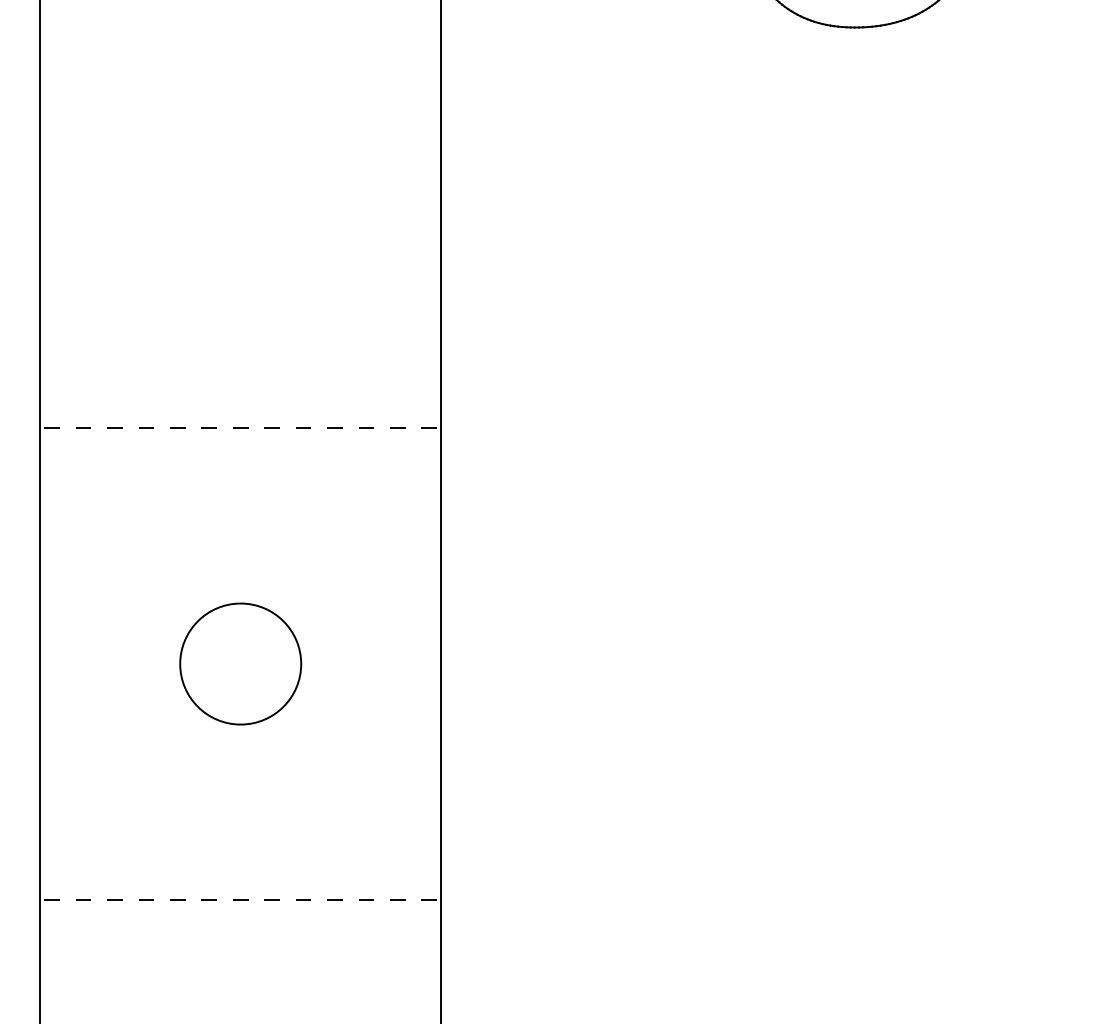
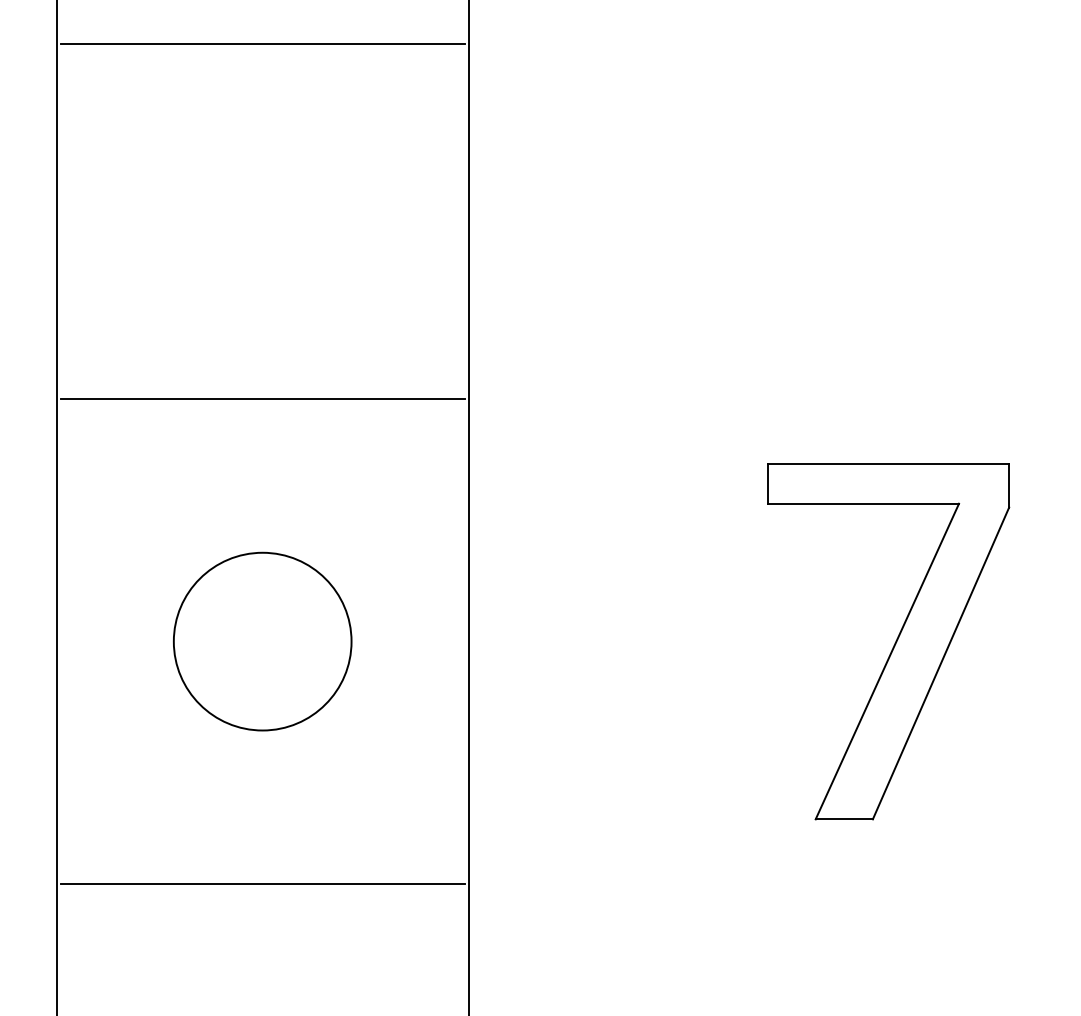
line: (240, 82) -> (262, 43), added
line: (241, 428) -> (263, 399), dashed -> solid
circle: (240, 663) -> (262, 641), size x1.43
part: (855, 665) -> (894, 643), added
line: (241, 899) -> (263, 883), dashed -> solid

